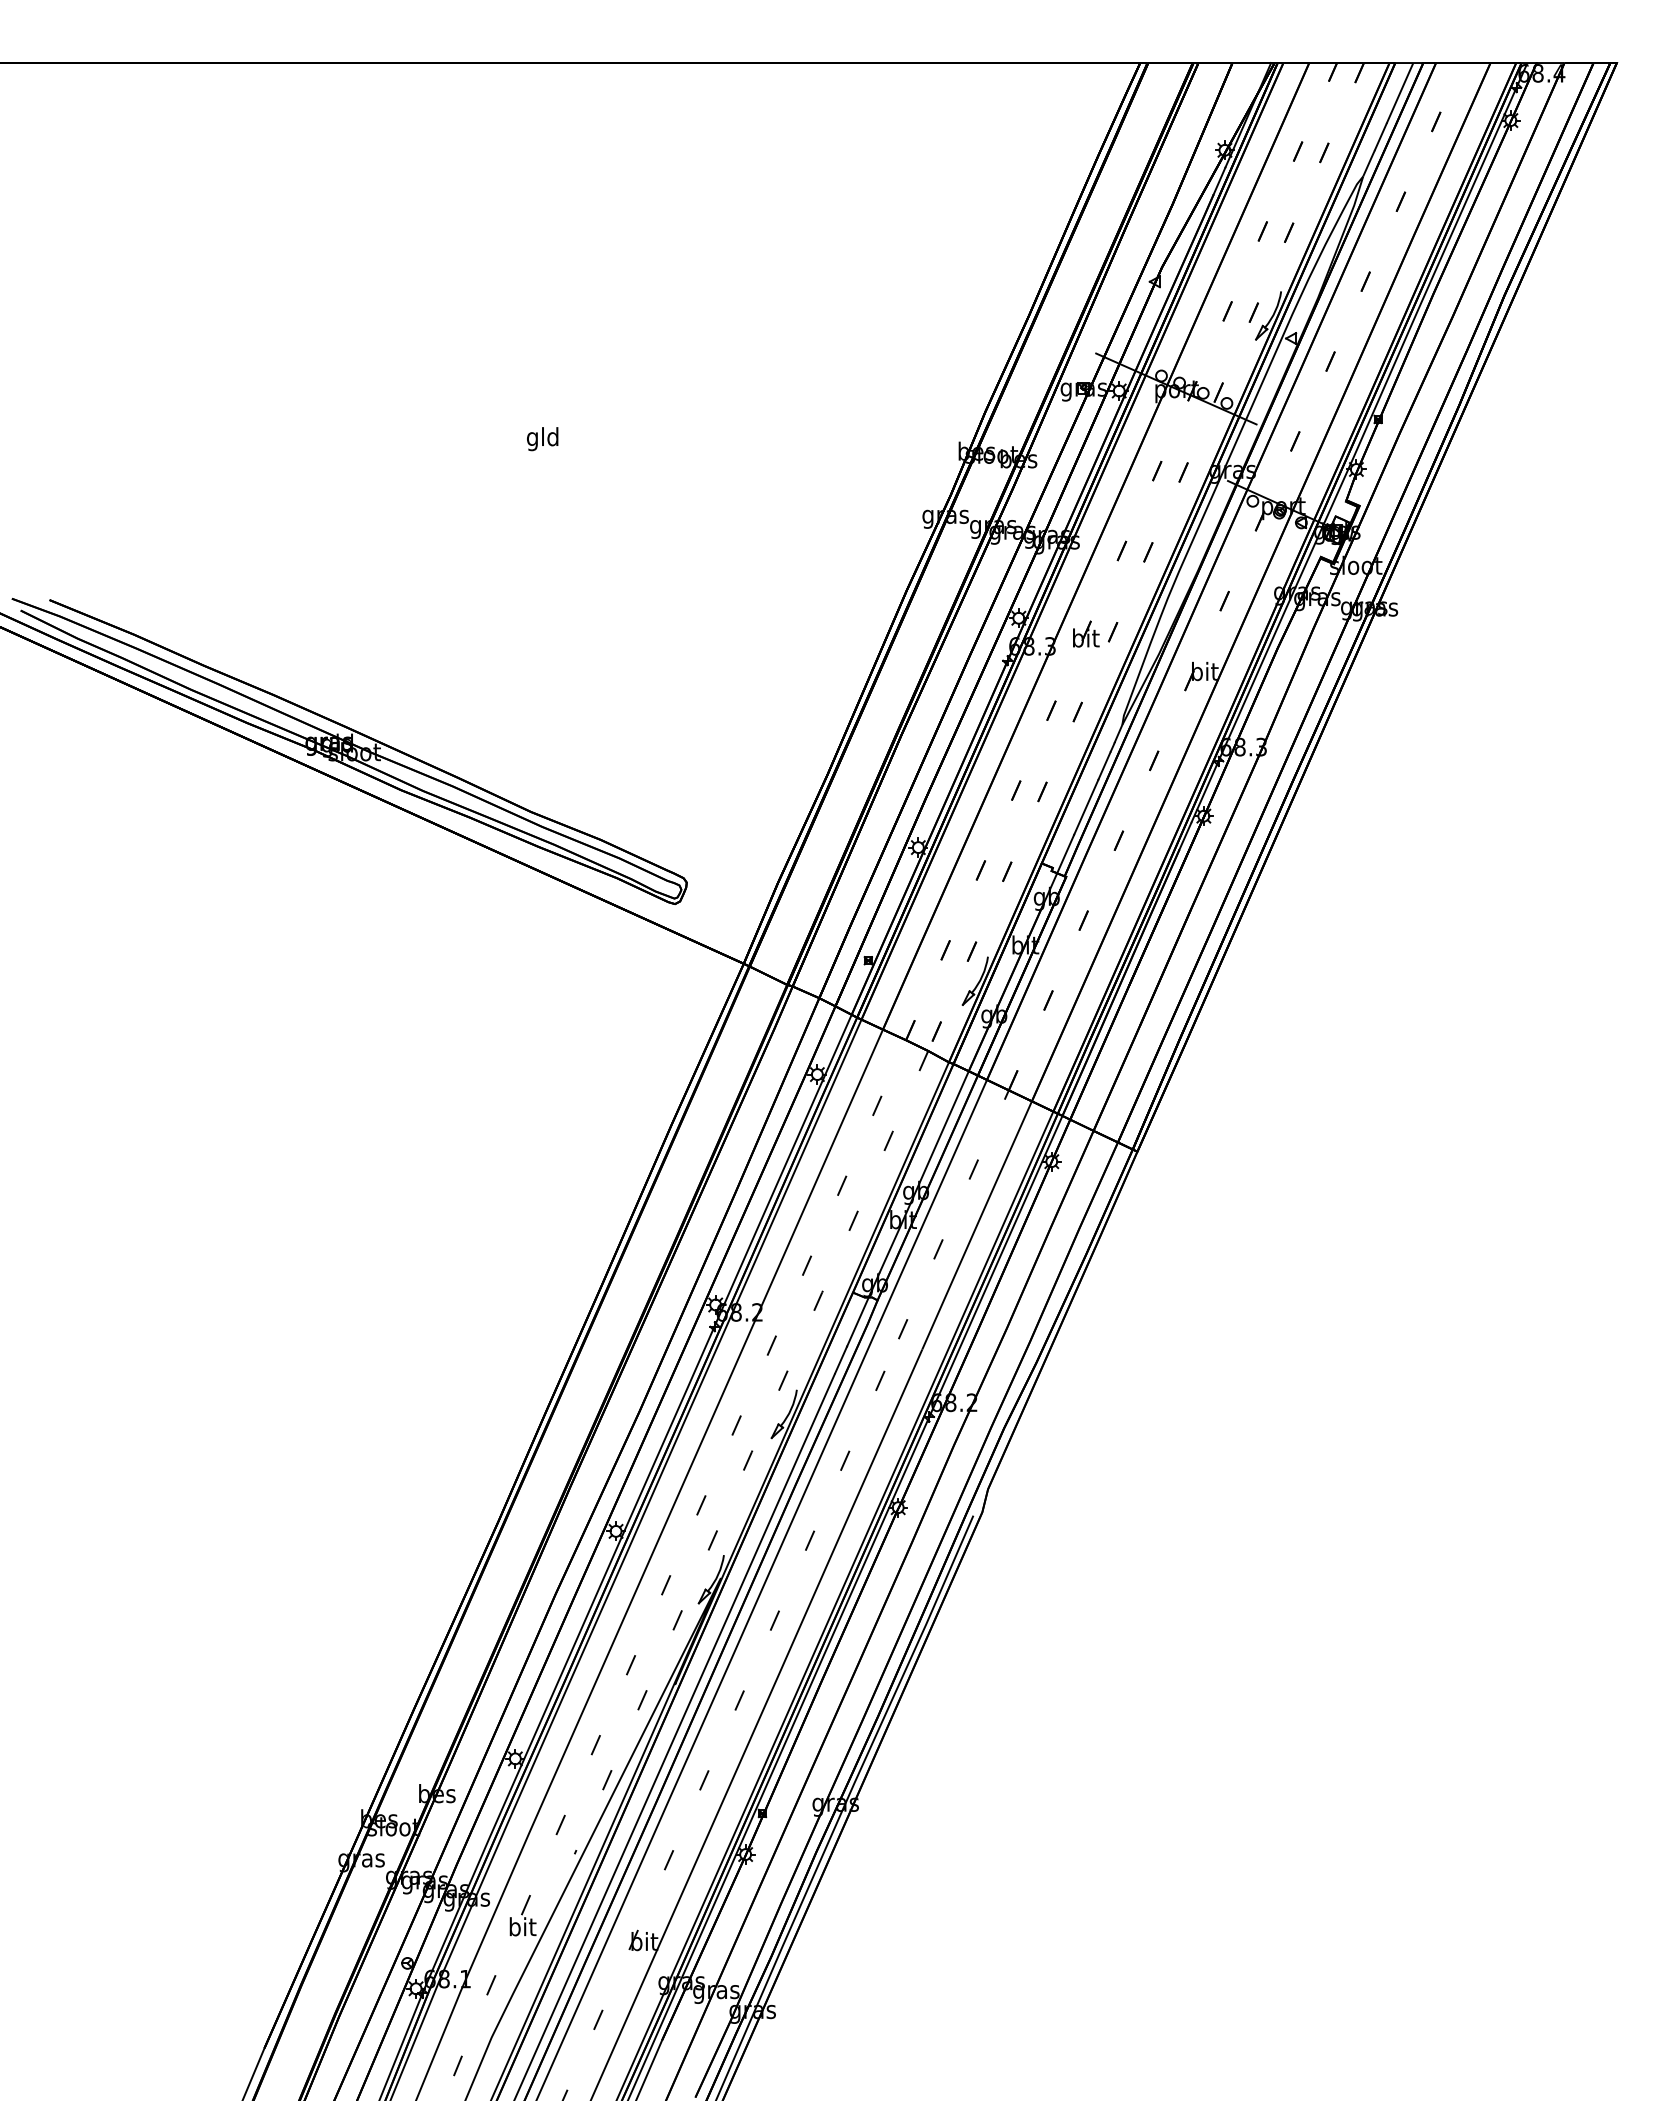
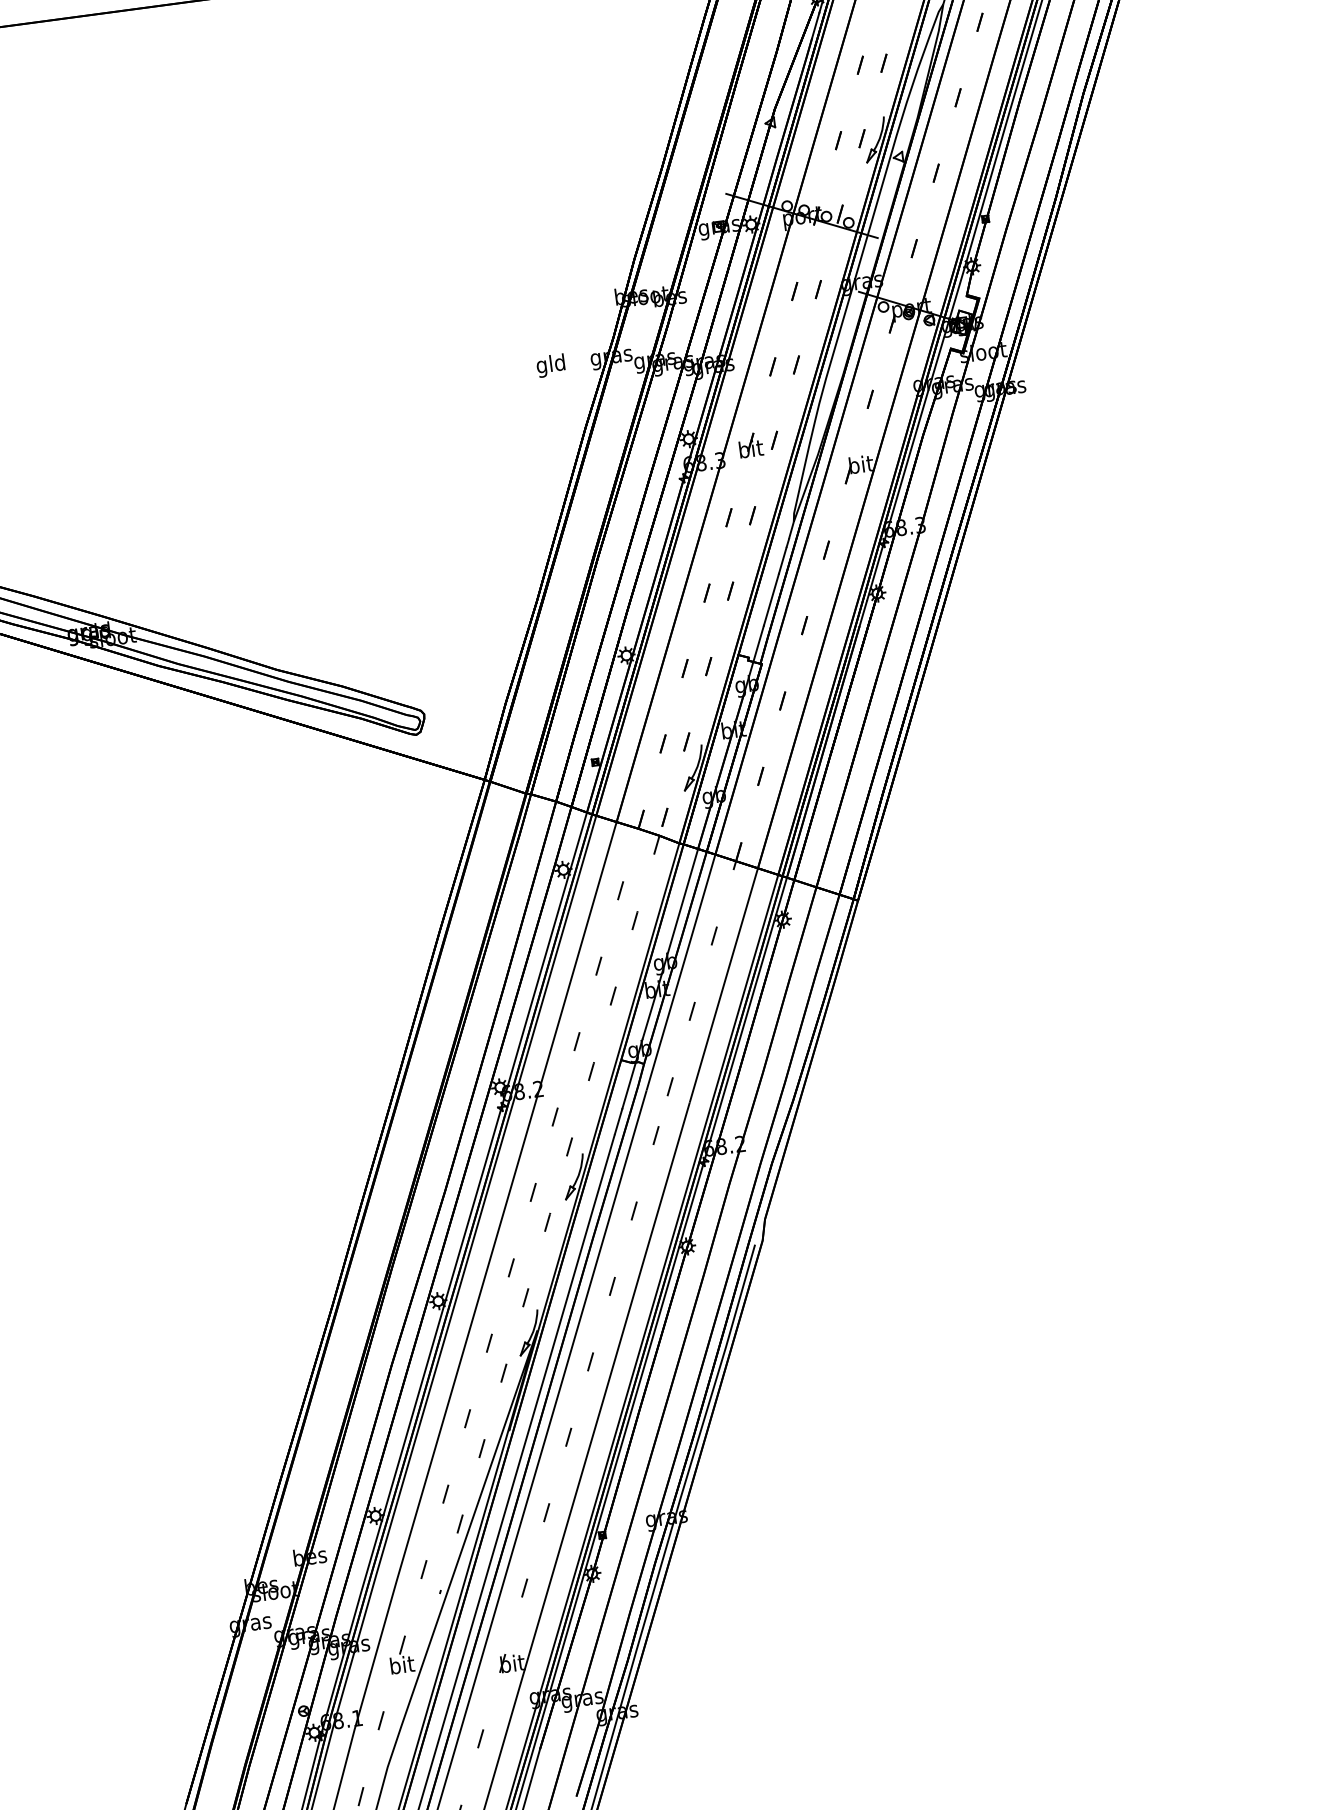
text: (542, 439) -> (550, 366), moved

